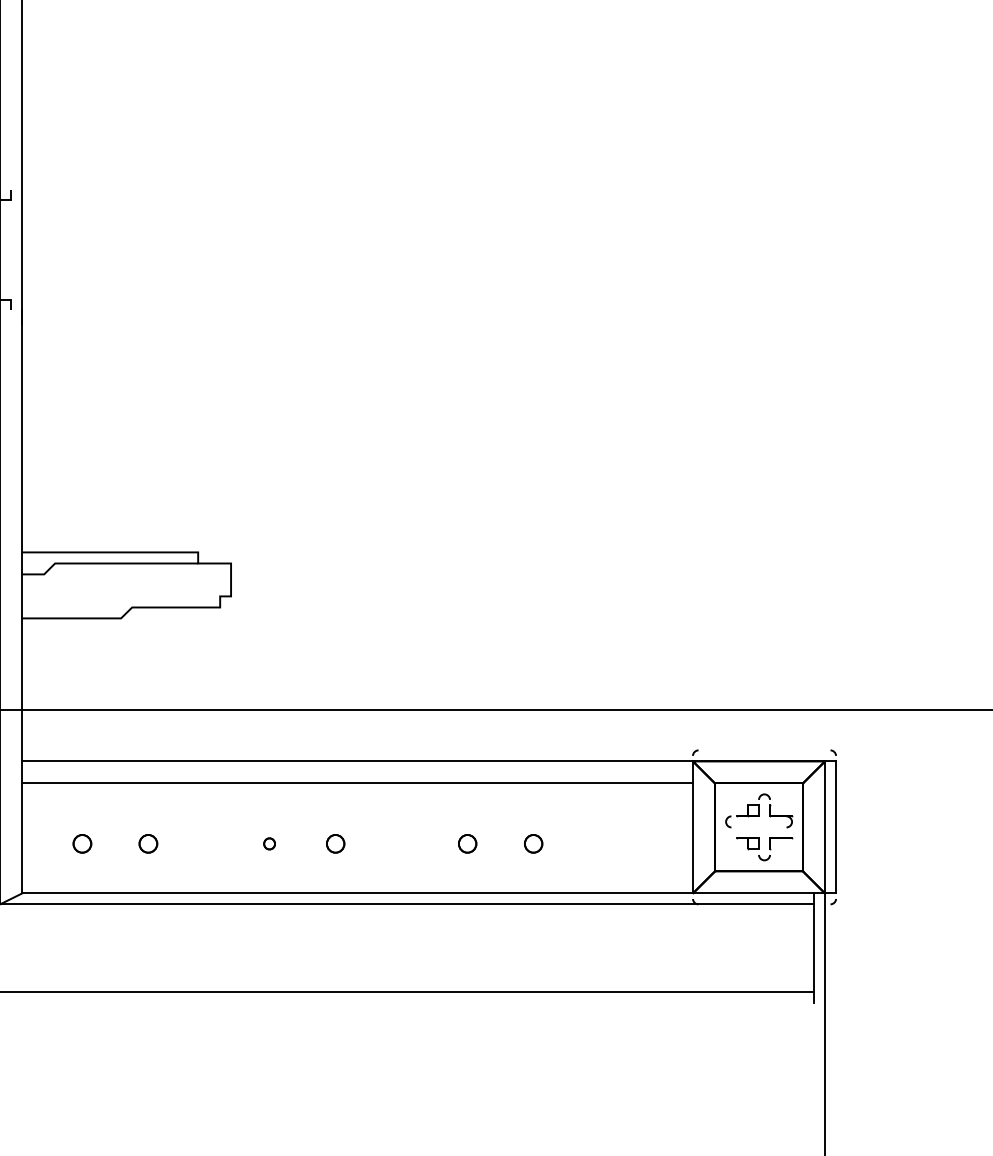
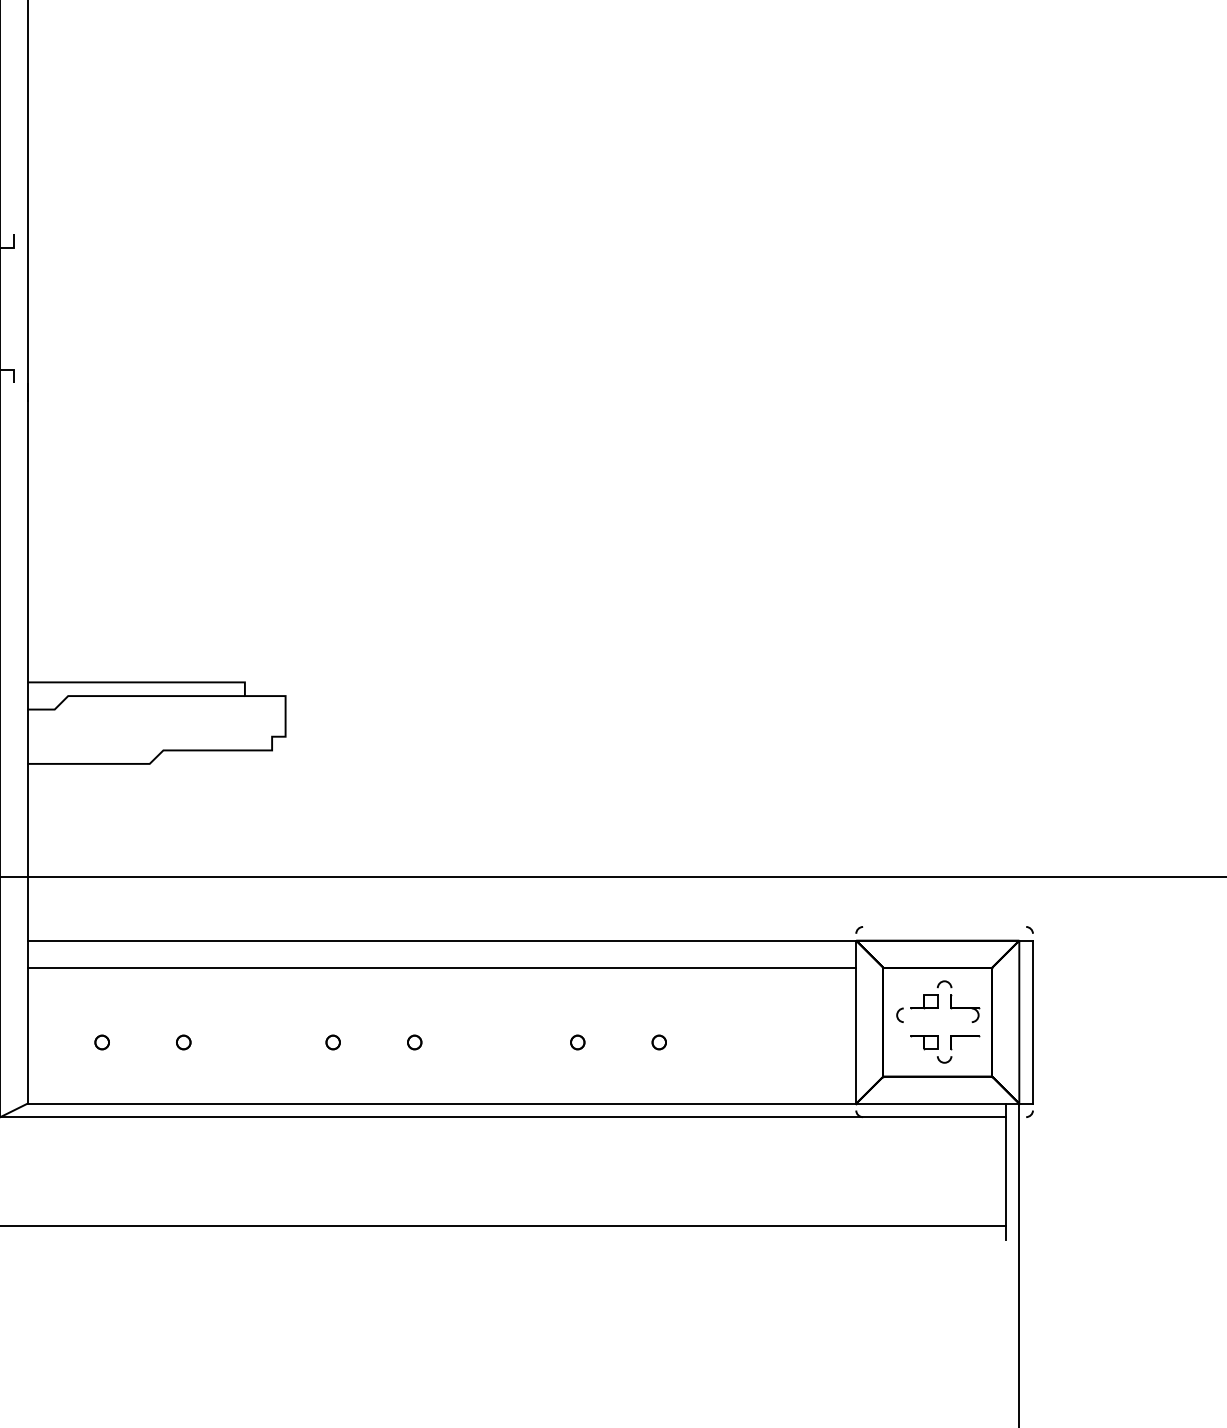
part: (82, 843) -> (102, 1041), size x0.62
part: (148, 843) -> (183, 1041), size x0.62
part: (335, 843) -> (414, 1041), size x0.62
part: (467, 843) -> (577, 1041), size x0.62
part: (533, 843) -> (659, 1041), size x0.62

